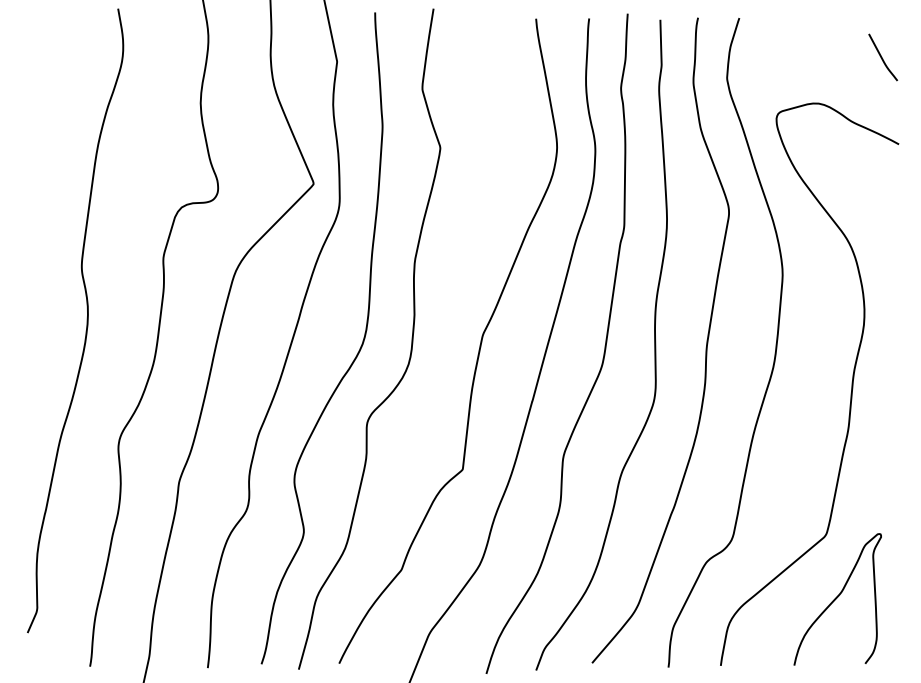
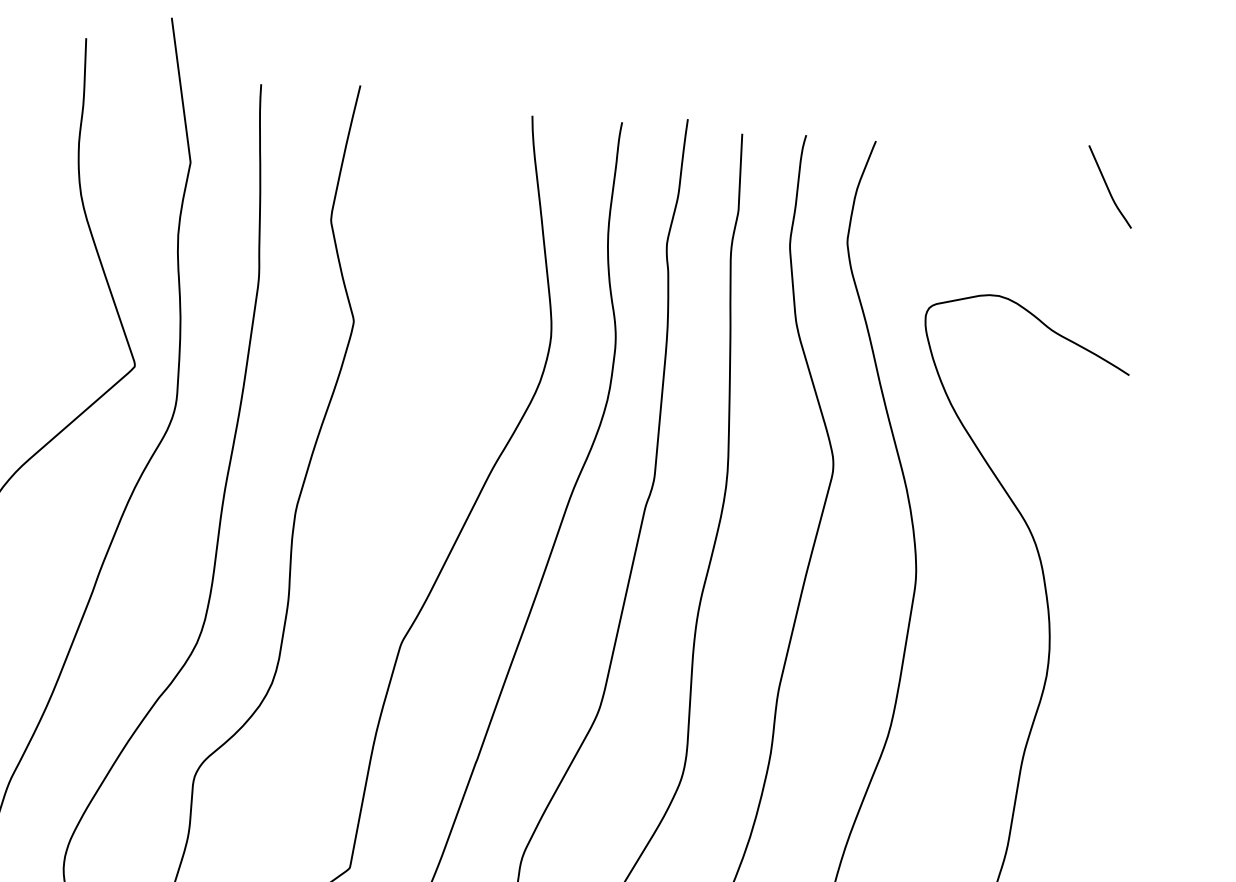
curve: (882, 57) -> (1108, 186), moved

